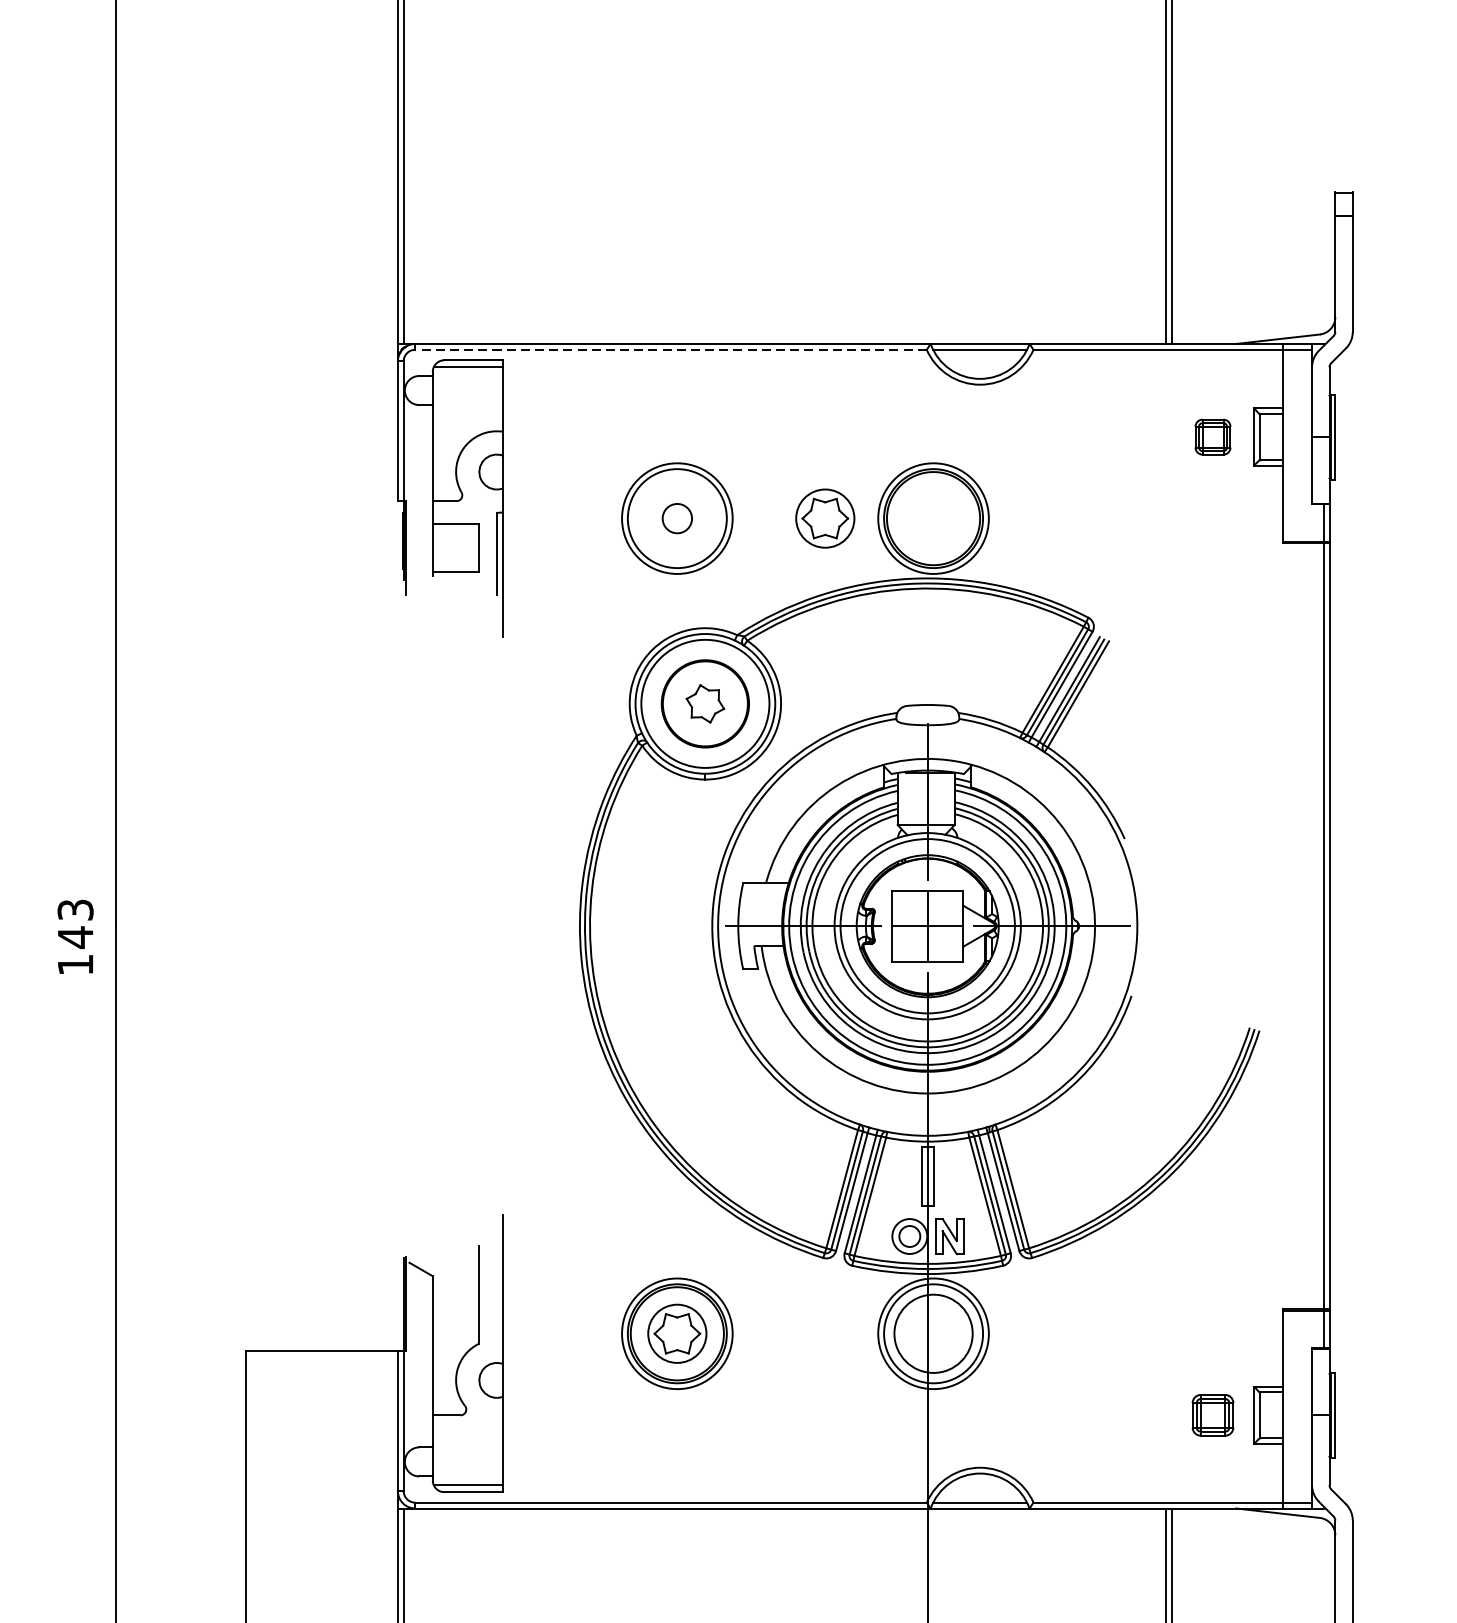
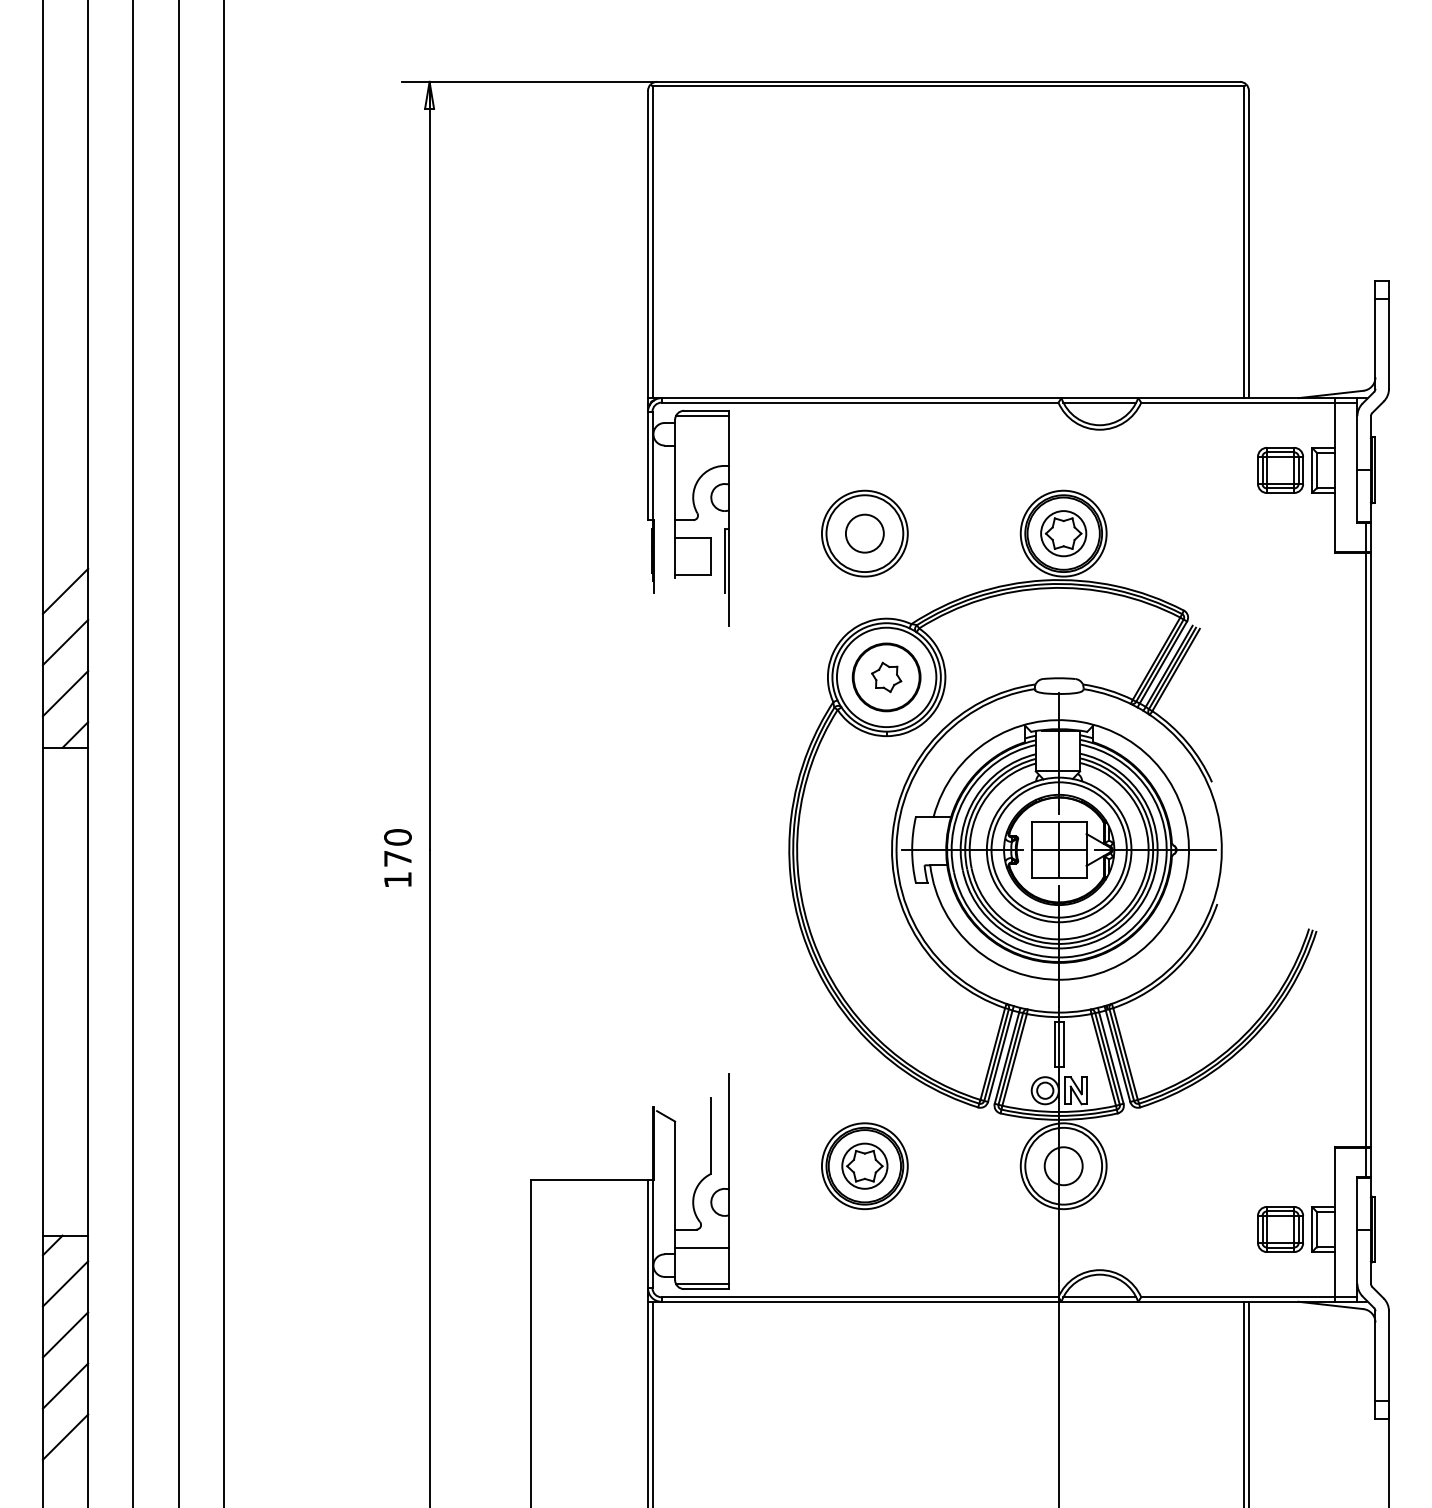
line: (670, 349) -> (859, 402), dashed -> solid
part: (1212, 437) -> (1280, 470), size x1.67
circle: (676, 518) -> (864, 533), size x1.67
part: (825, 518) -> (1063, 533), moved
text: (75, 924) -> (397, 848), 143 -> 170
circle: (933, 1334) -> (1063, 1166), size x0.62
part: (1212, 1415) -> (1280, 1229), size x1.43
line: (468, 1438) -> (702, 1247), added

